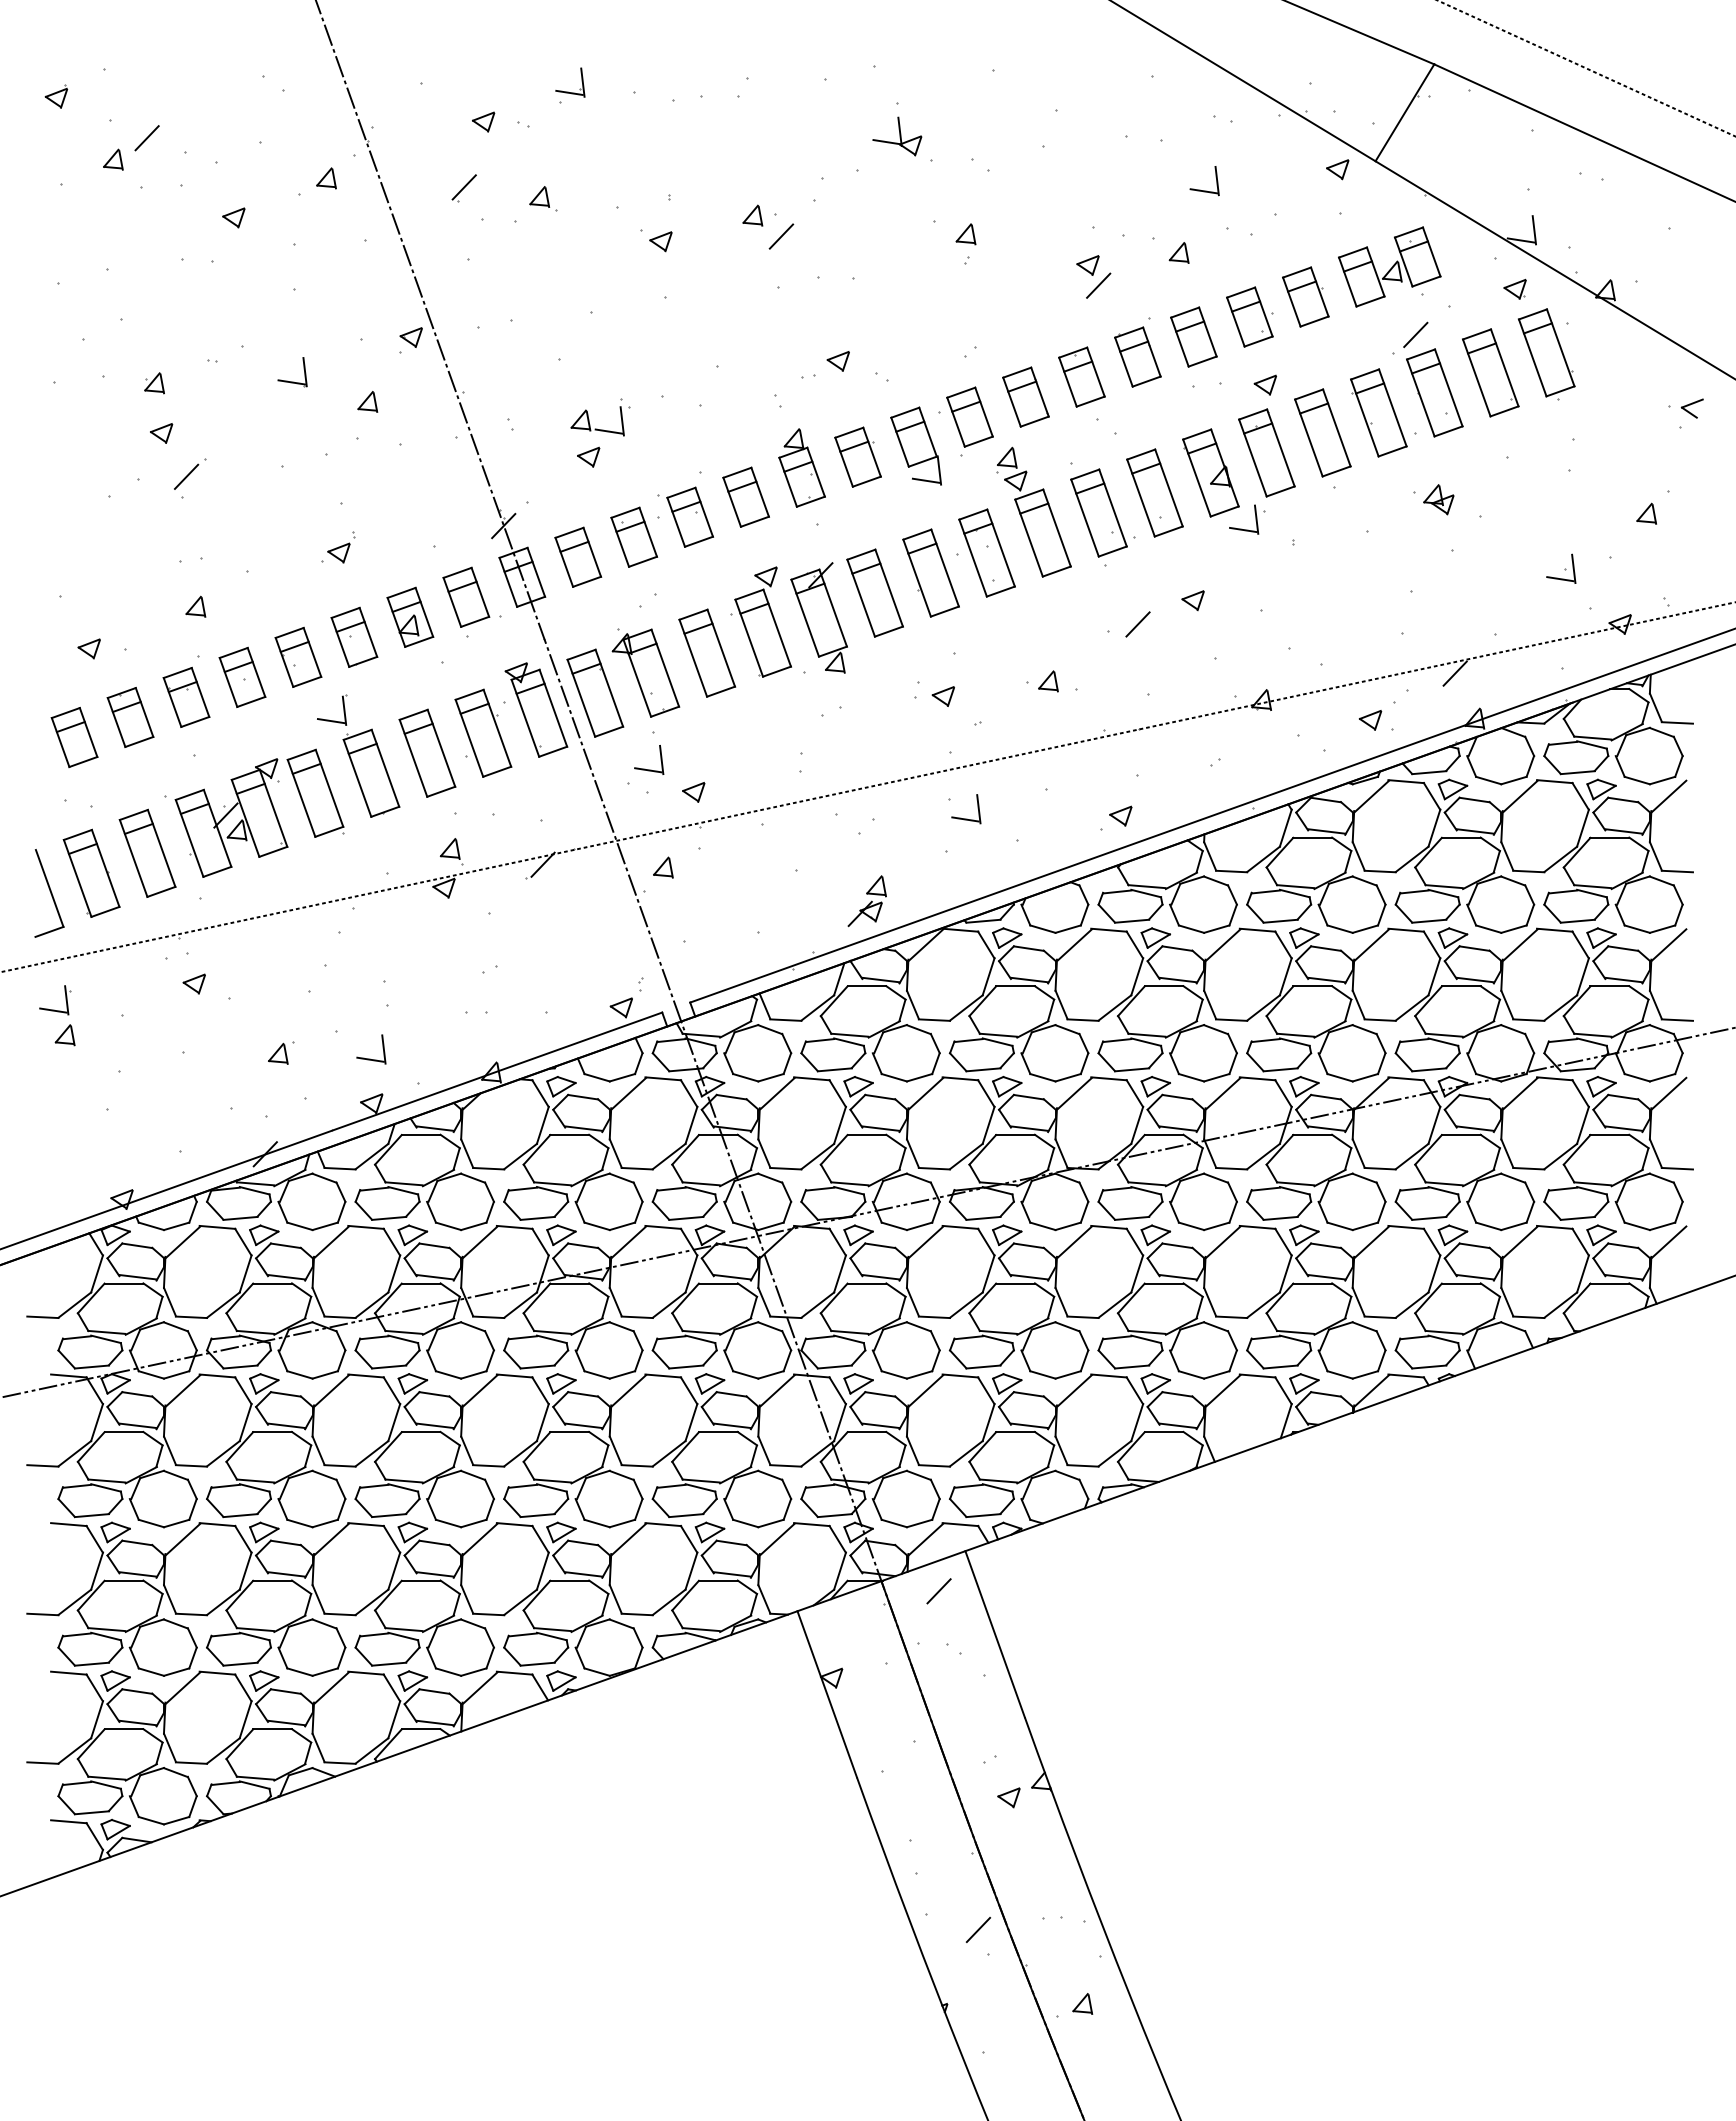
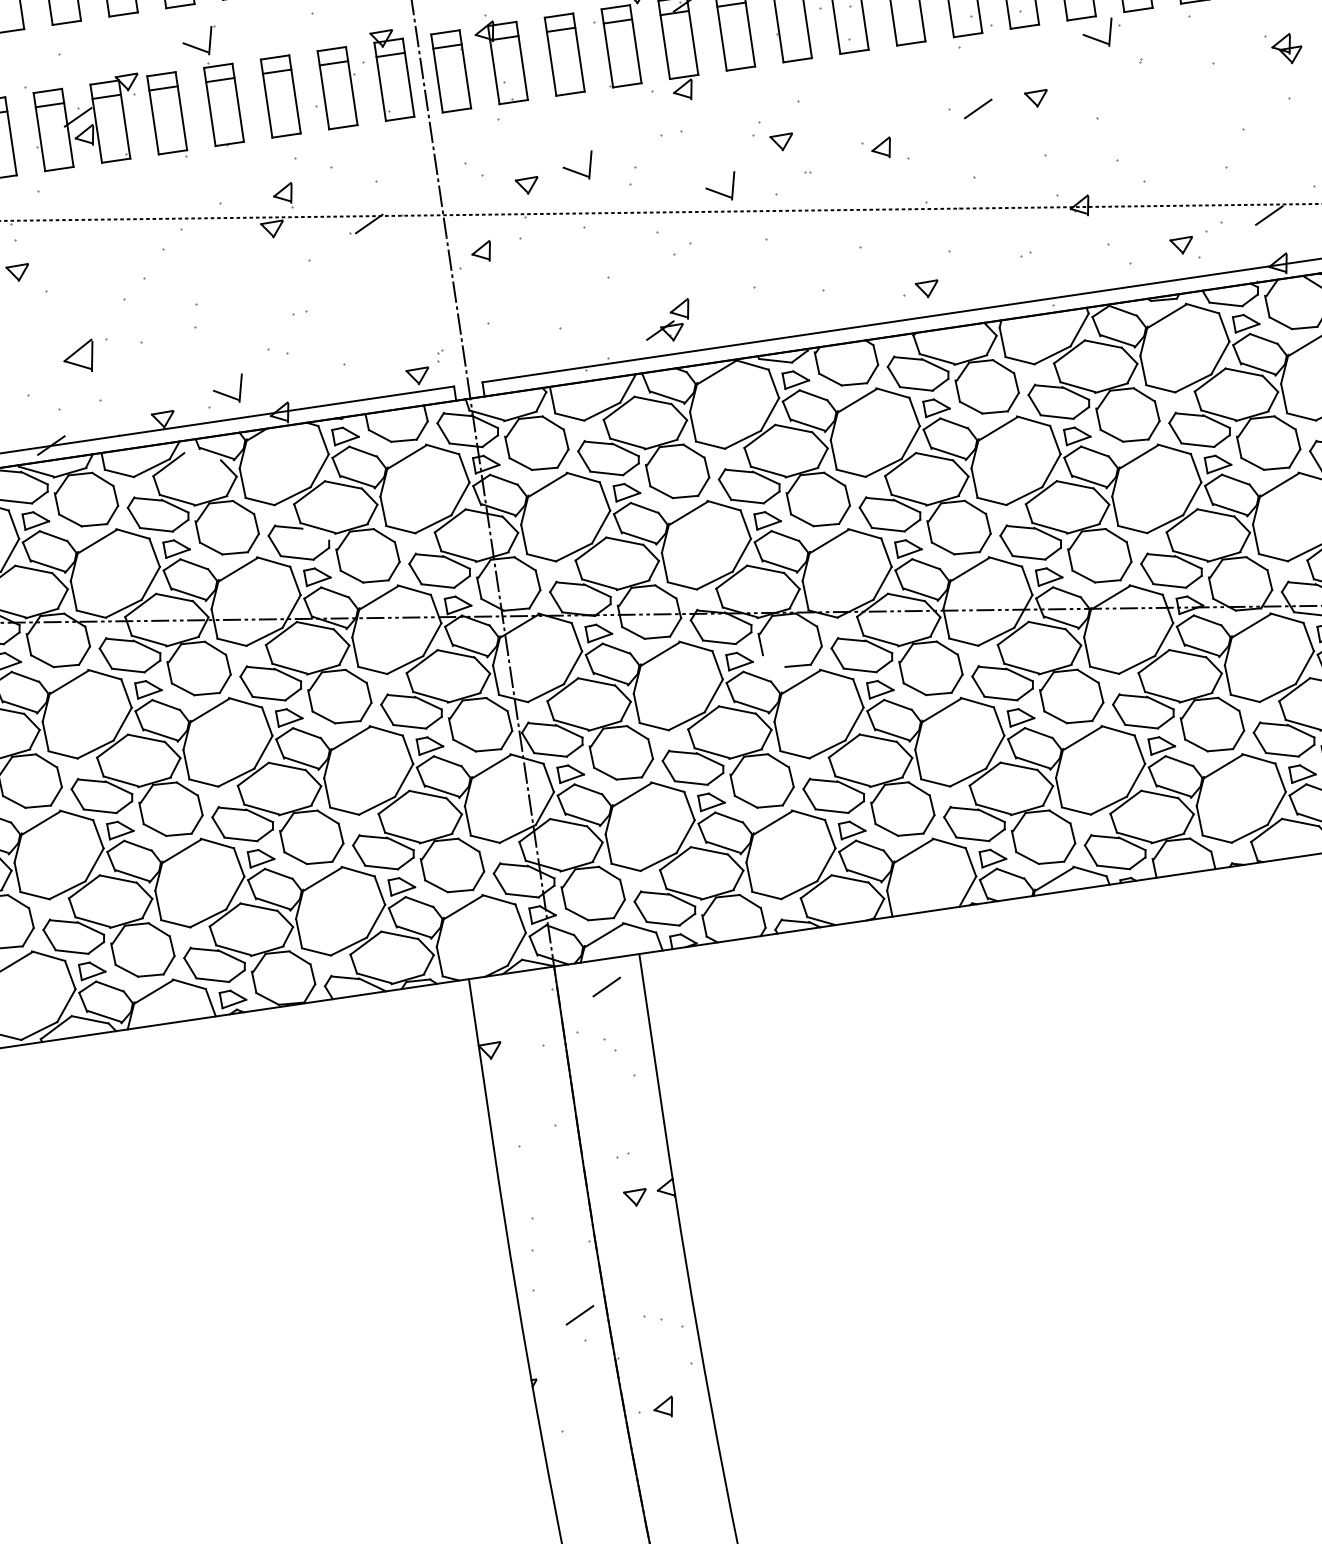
part: (645, 768) -> (573, 169), moved
part: (966, 818) -> (719, 192), moved
part: (281, 1052) -> (85, 352), size x1.6
part: (370, 1058) -> (226, 394), moved
line: (420, 1135) -> (201, 457), removed
line: (551, 1190) -> (315, 534), removed
line: (1042, 1226) -> (773, 661), removed

